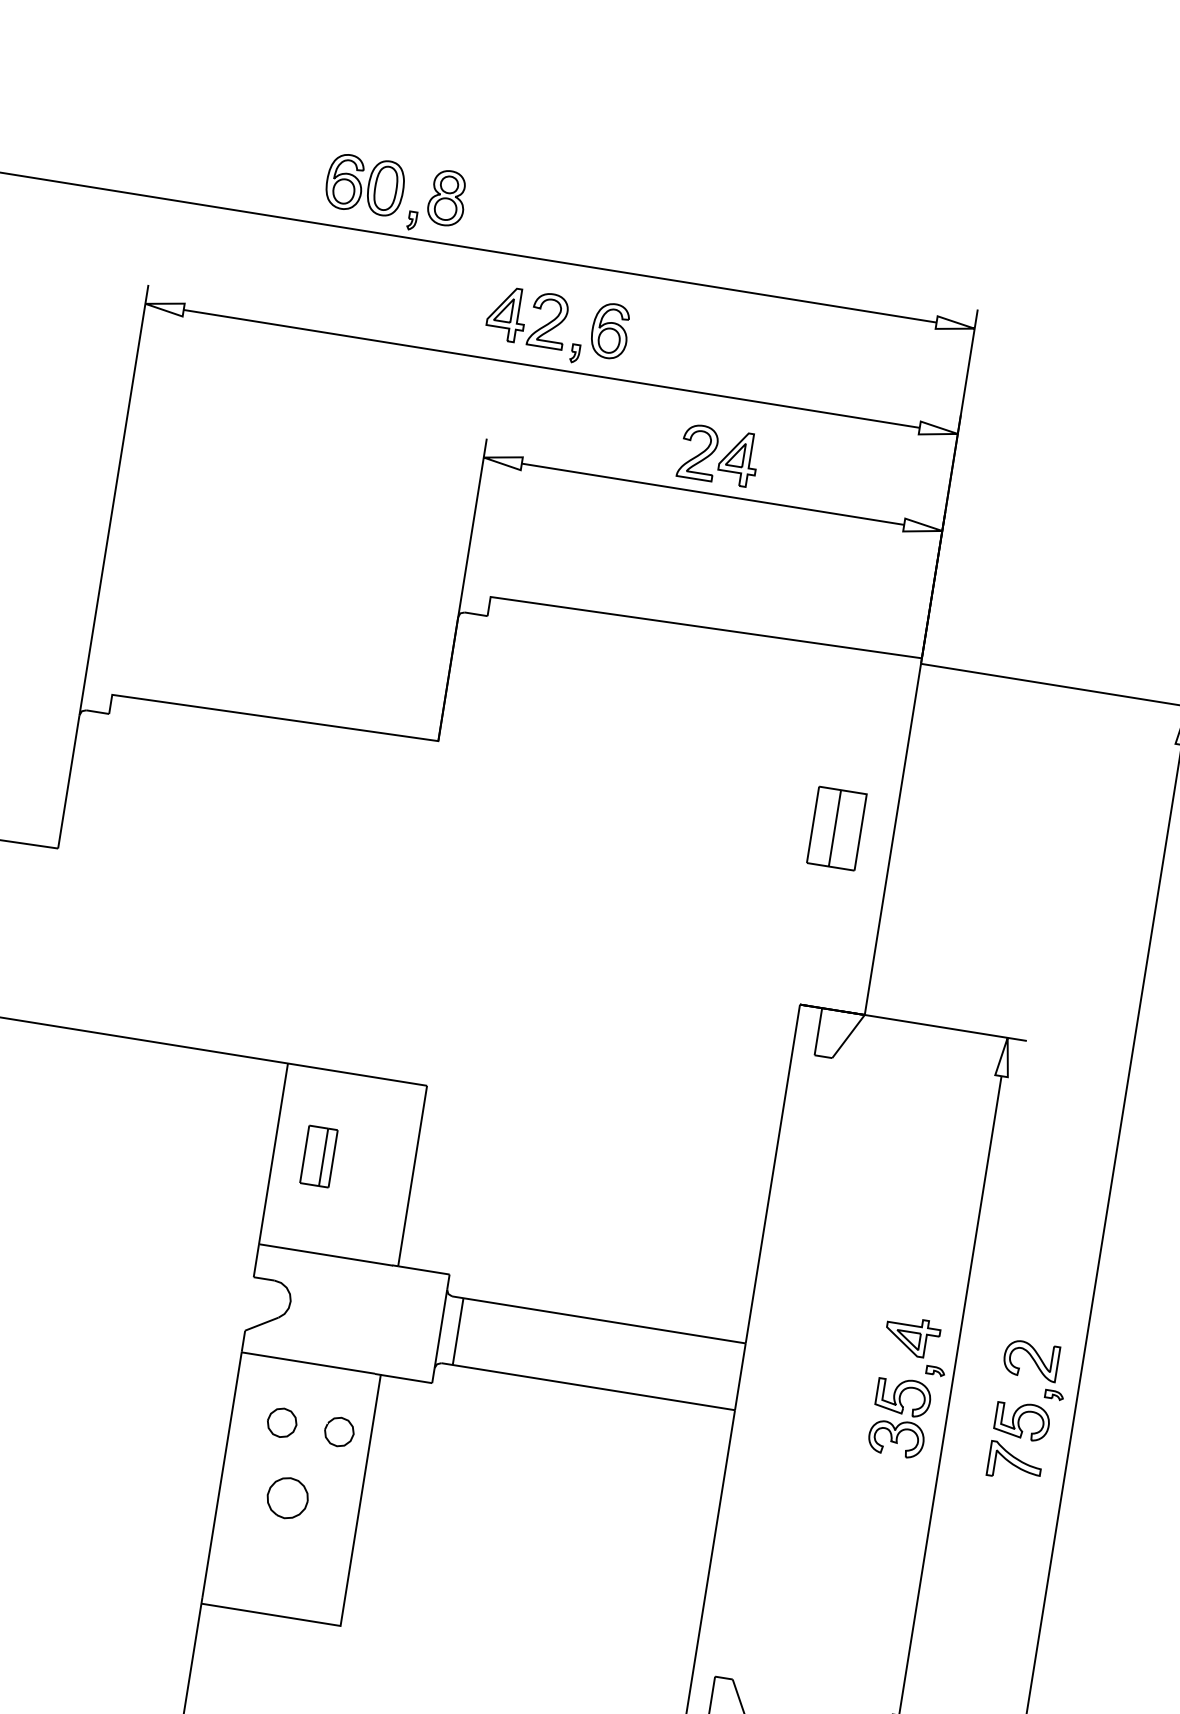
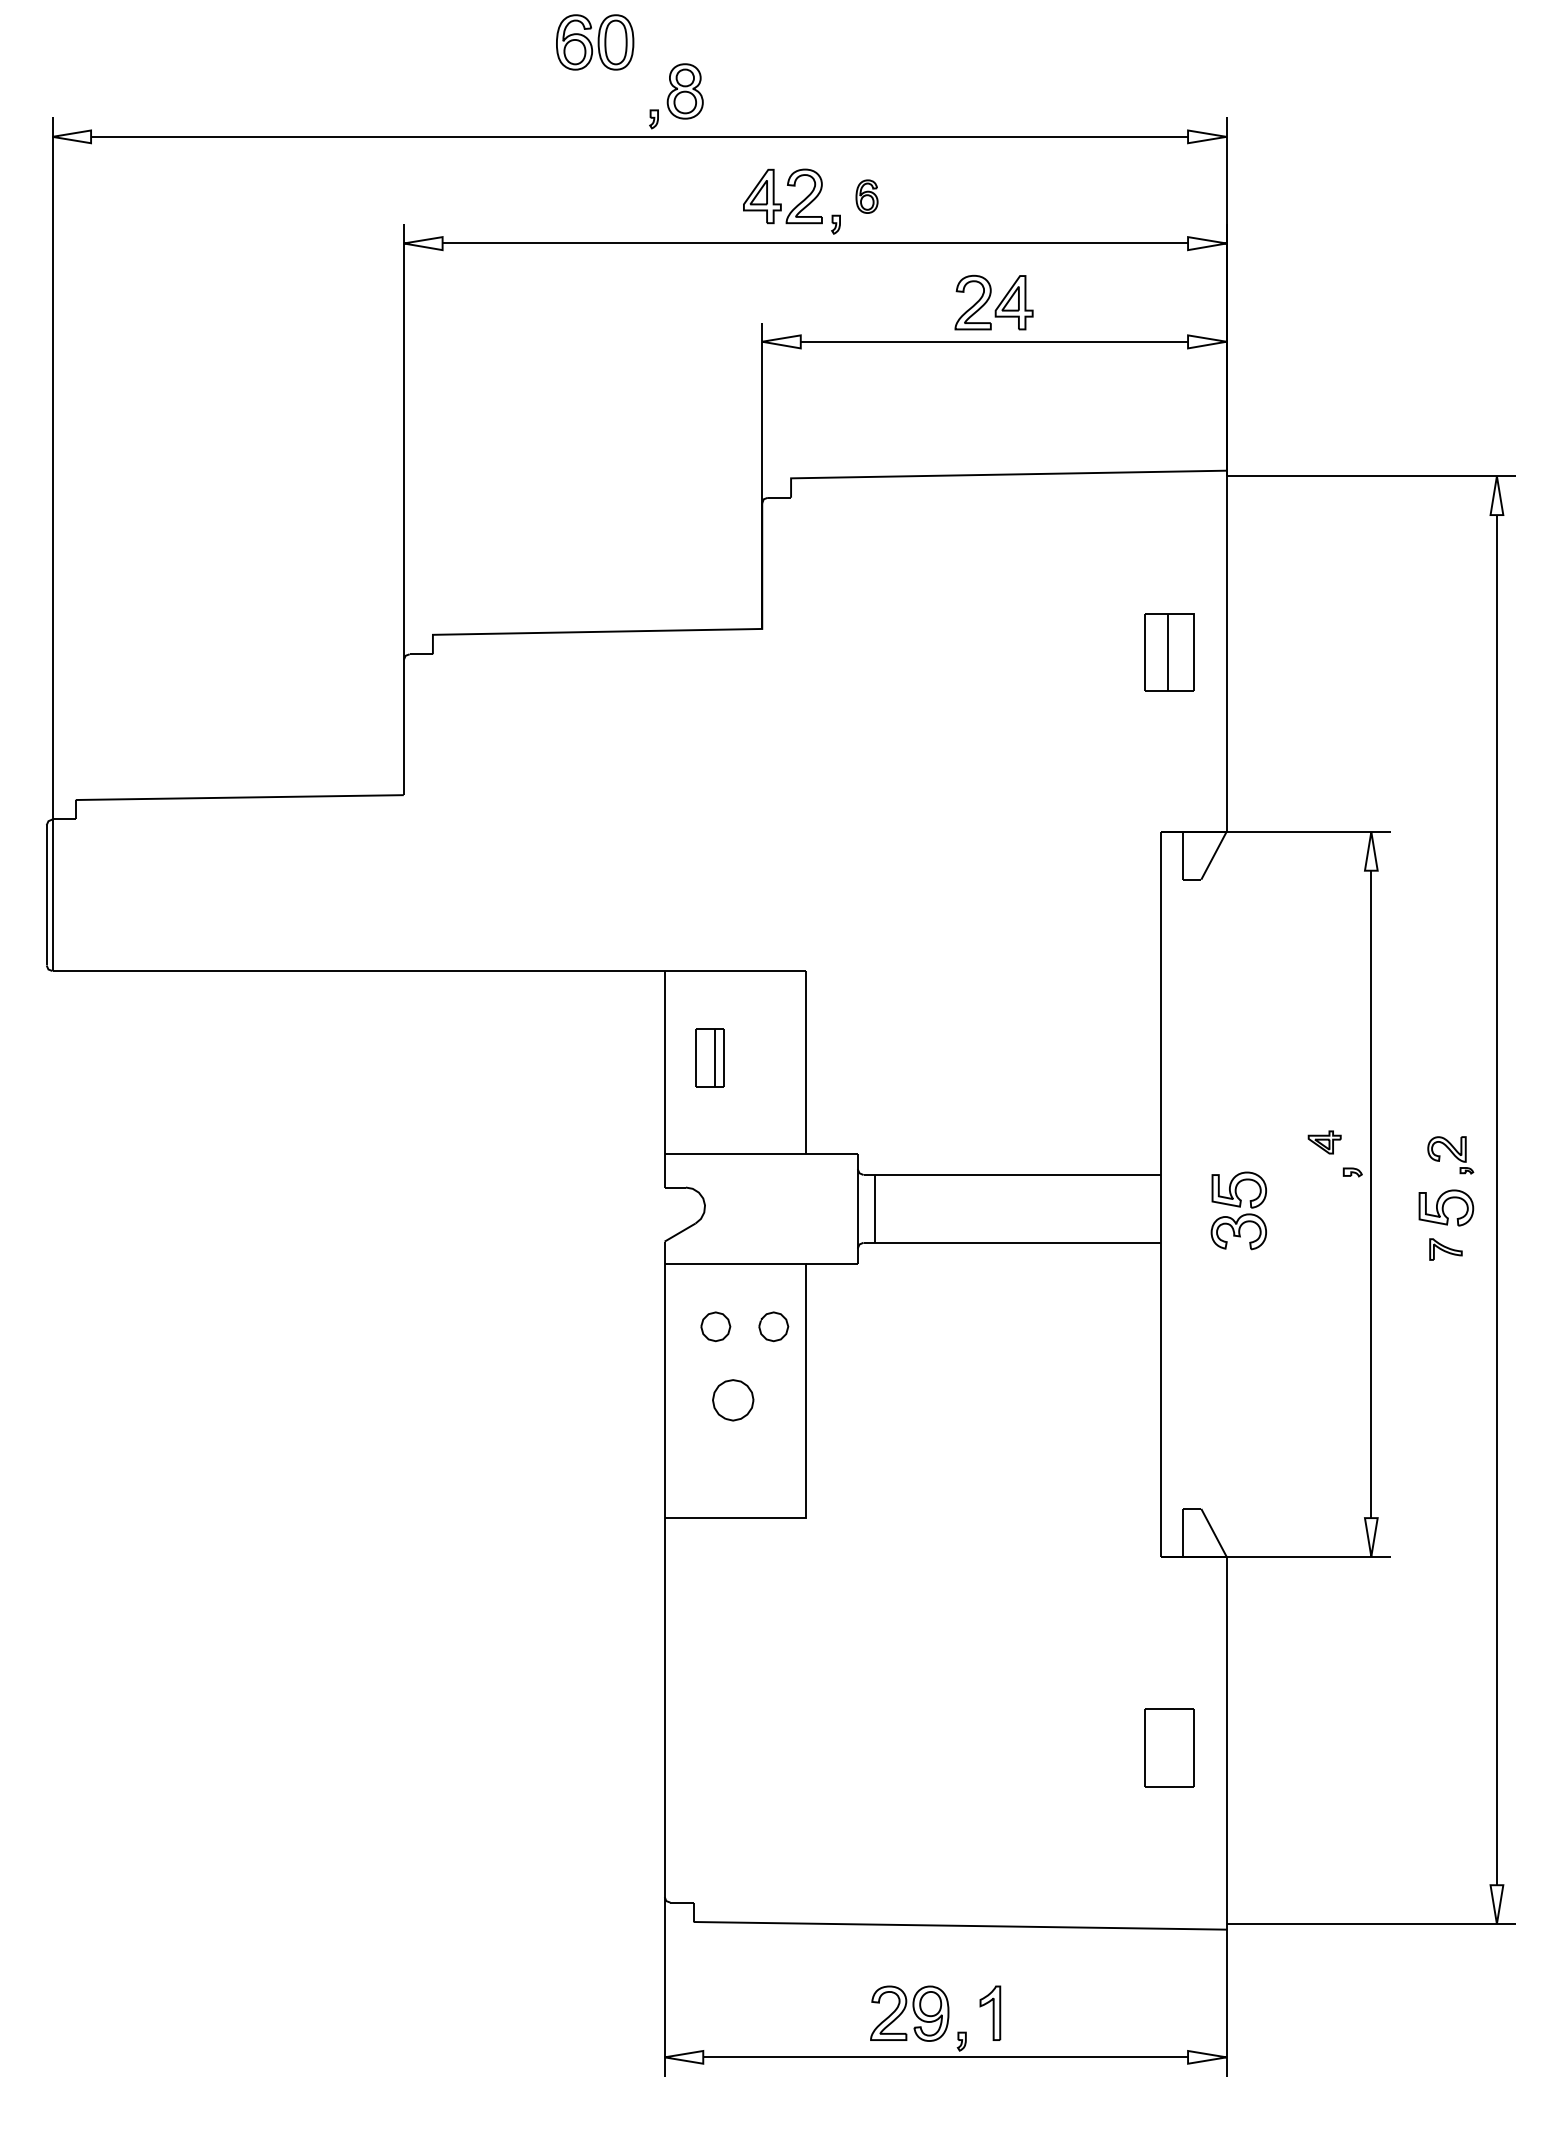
part: (365, 185) -> (595, 42), moved
part: (609, 330) -> (866, 196), size x0.6
part: (912, 1337) -> (1324, 1142), size x0.6
part: (1034, 1369) -> (1450, 1155), size x0.7
part: (899, 1417) -> (1238, 1210), moved
part: (1014, 1461) -> (1445, 1249), size x0.6

